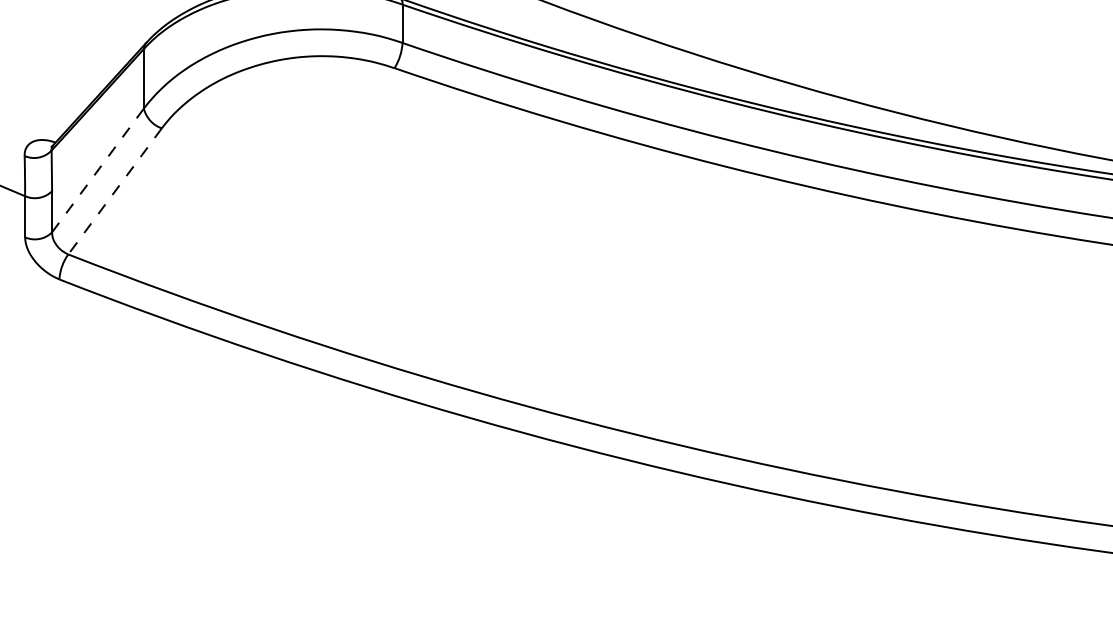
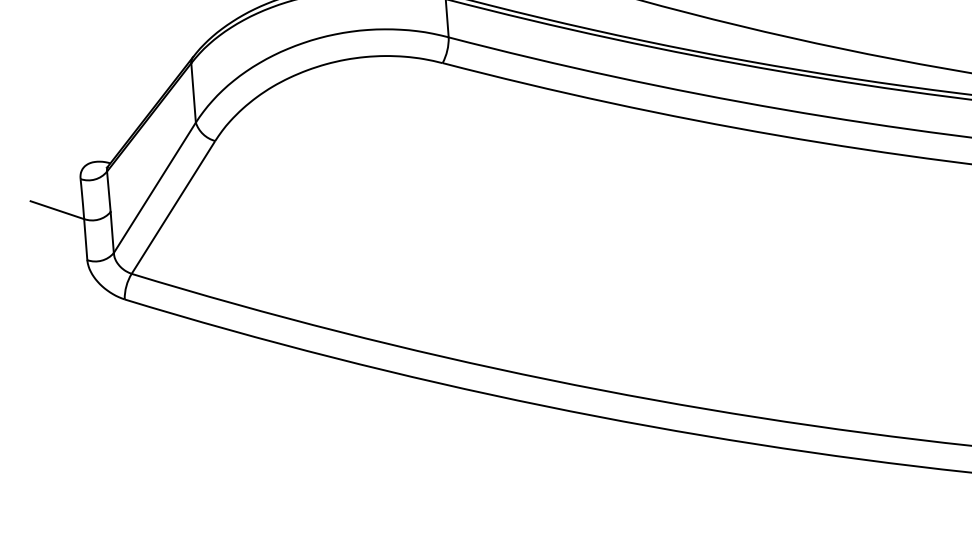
line: (98, 170) -> (155, 187), dashed -> solid
line: (115, 191) -> (173, 207), dashed -> solid

